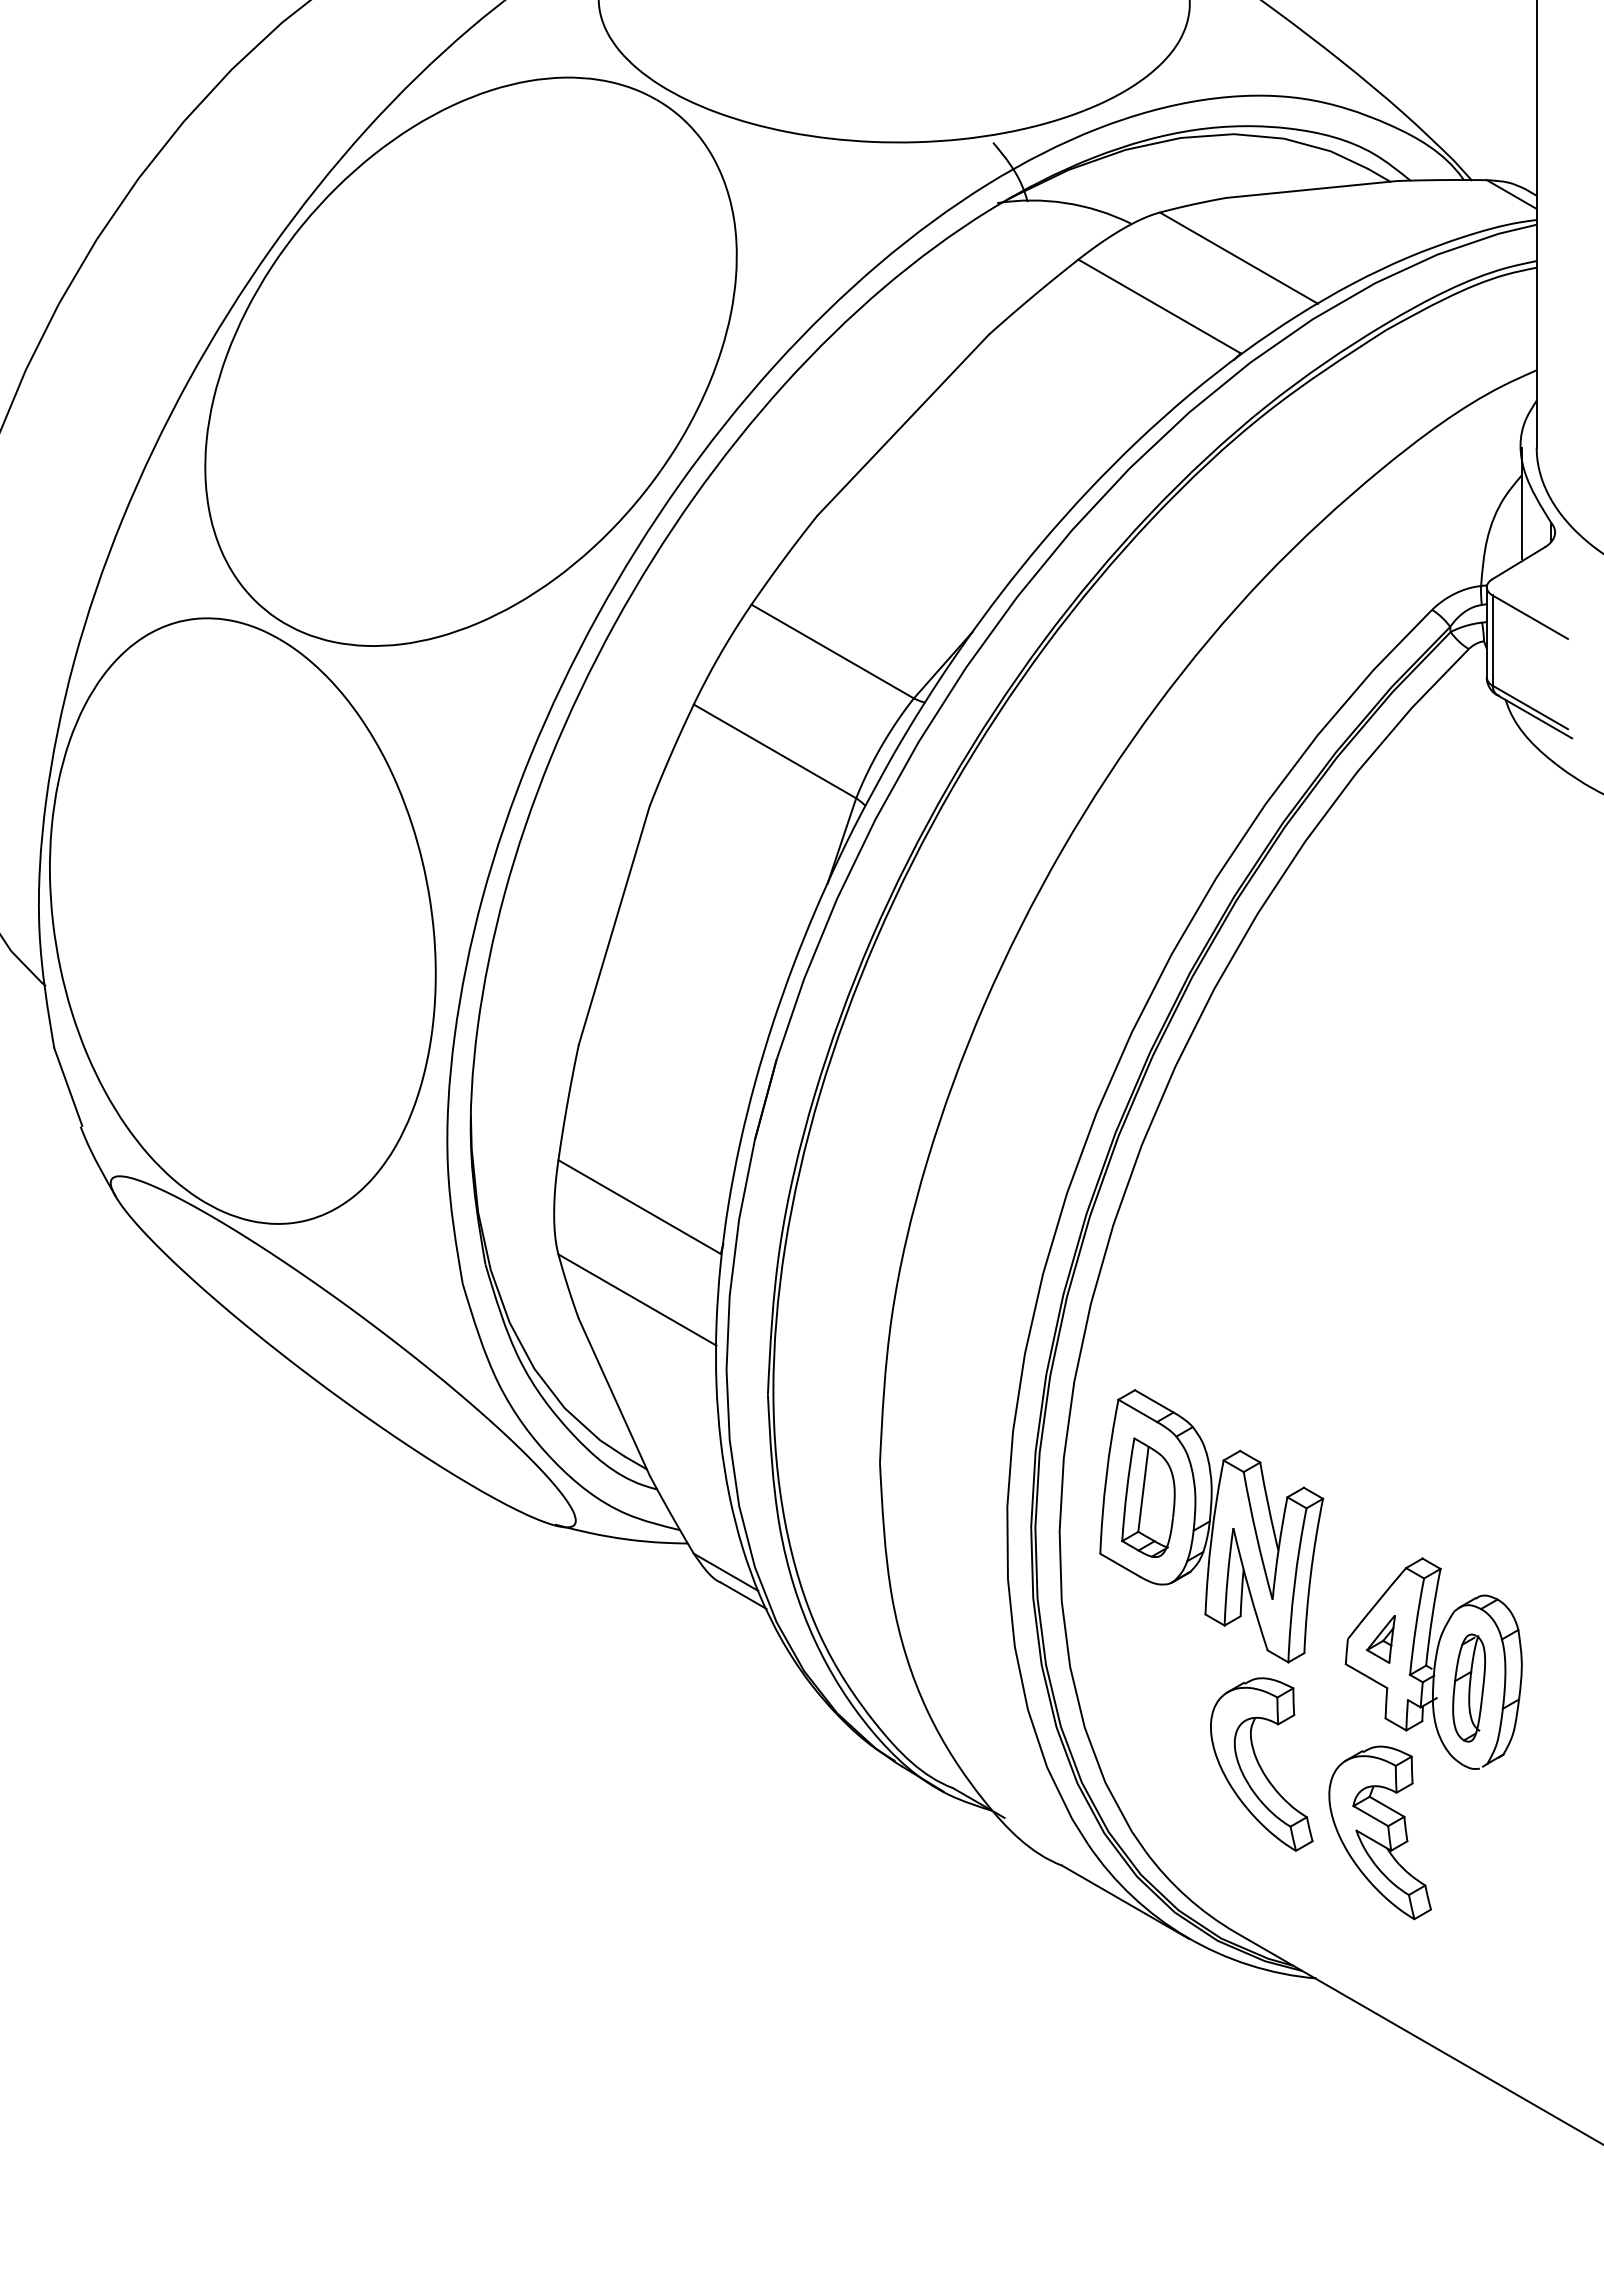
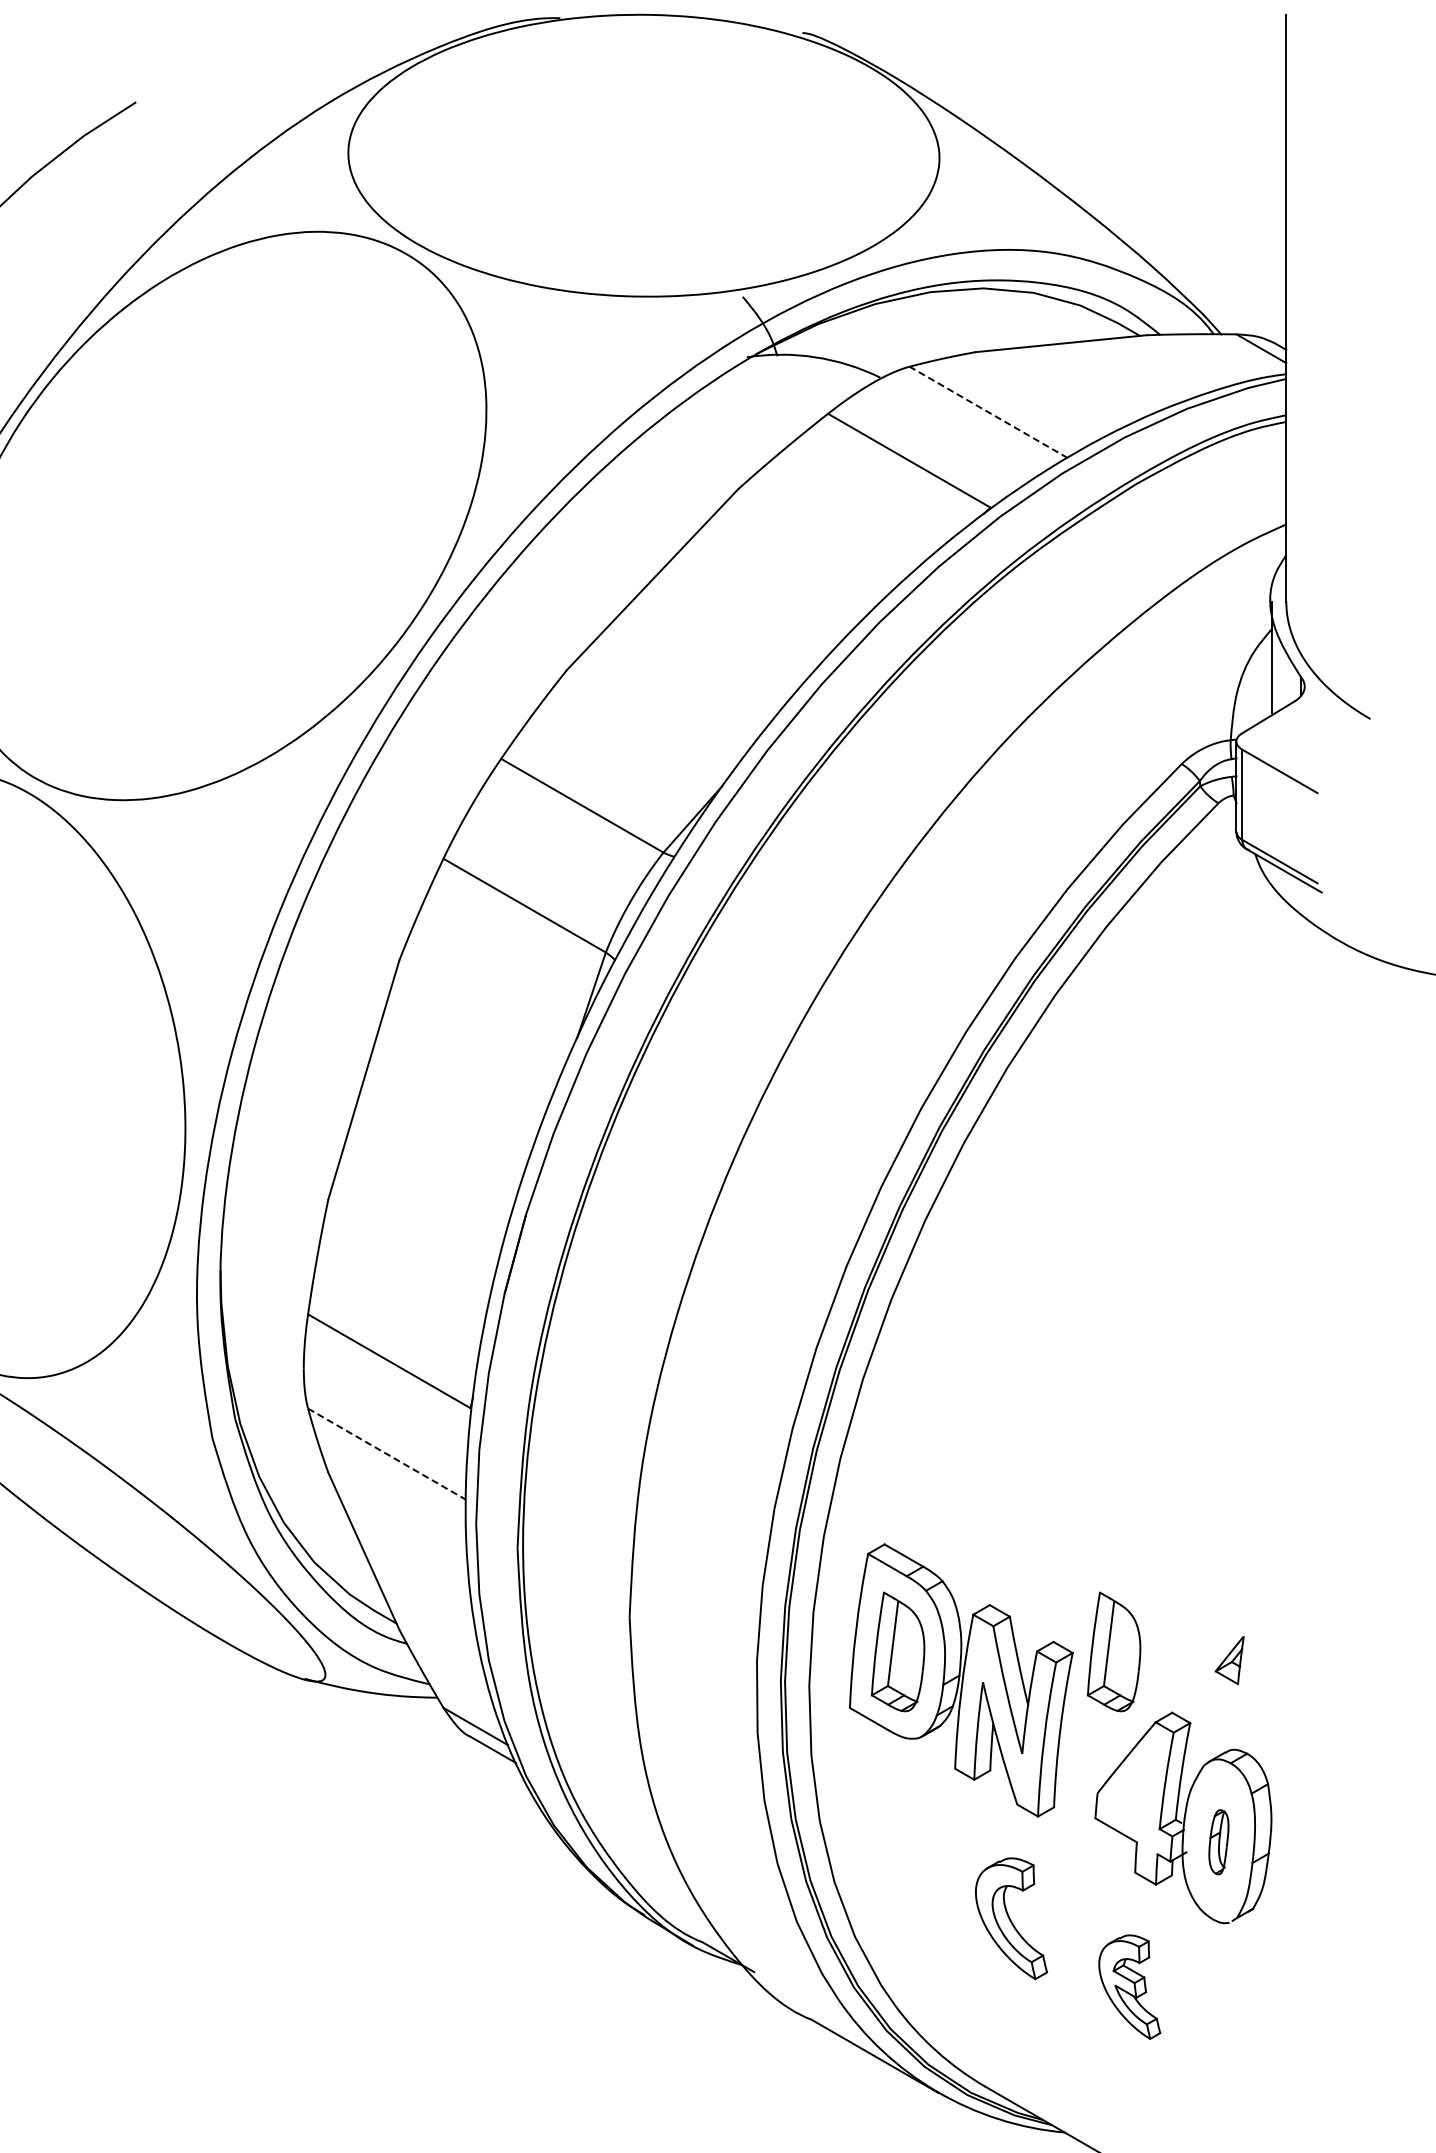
line: (1238, 257) -> (988, 411), solid -> dashed
line: (637, 1300) -> (387, 1454), solid -> dashed
part: (1364, 1497) -> (1114, 1651), added
part: (1380, 1638) -> (1229, 1659), moved
part: (1469, 1687) -> (1219, 1841), size x0.6
part: (1261, 1764) -> (1011, 1918), size x0.7
part: (1379, 1832) -> (1129, 1986), size x0.6

